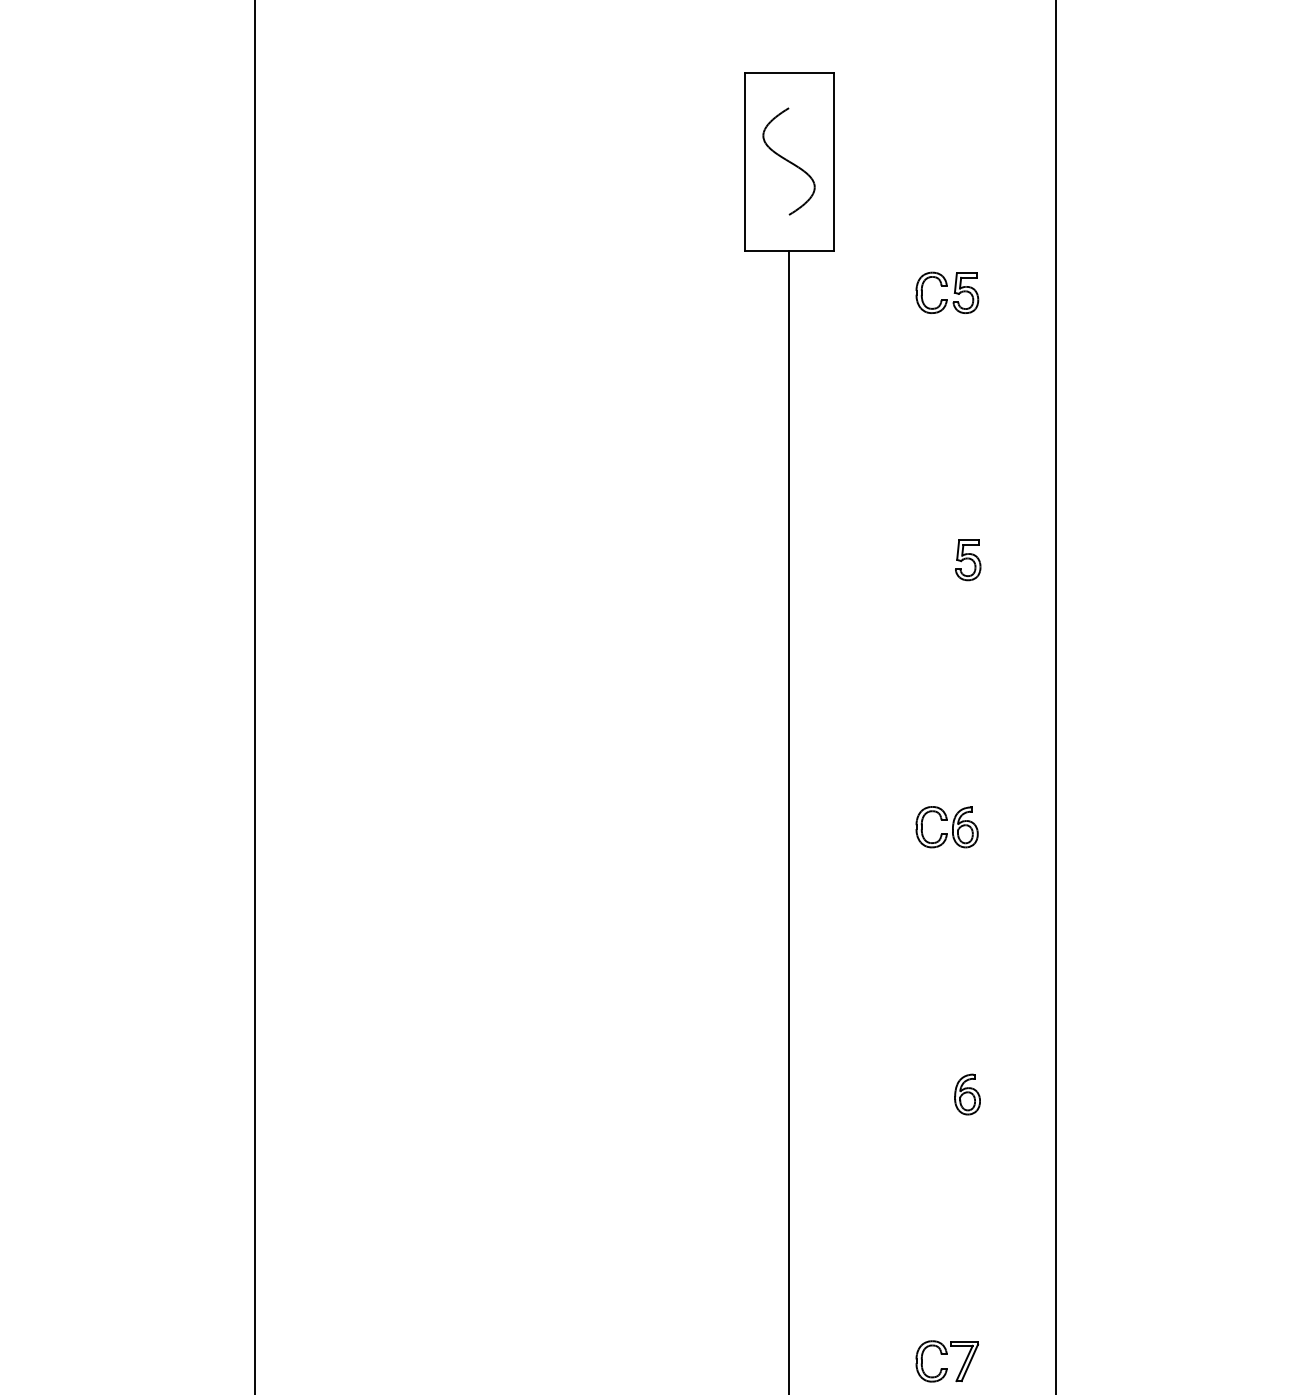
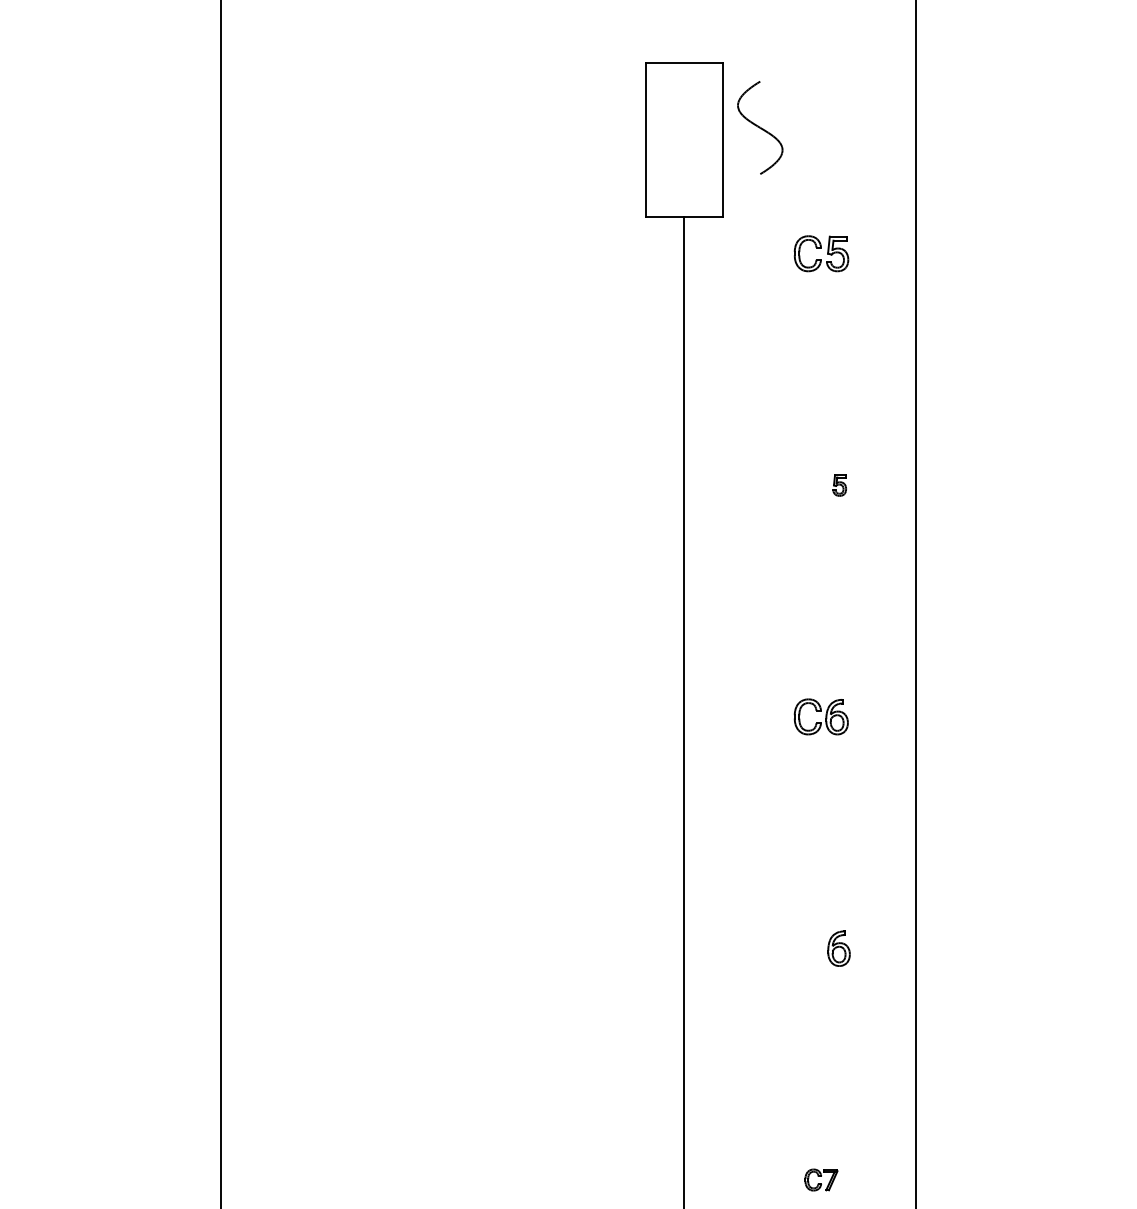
part: (789, 161) -> (760, 127), moved
part: (968, 560) -> (839, 485), size x0.6
part: (947, 1360) -> (821, 1179), size x0.6

